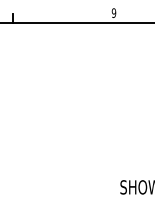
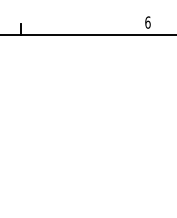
text: (113, 12) -> (147, 21), 9 -> 6

